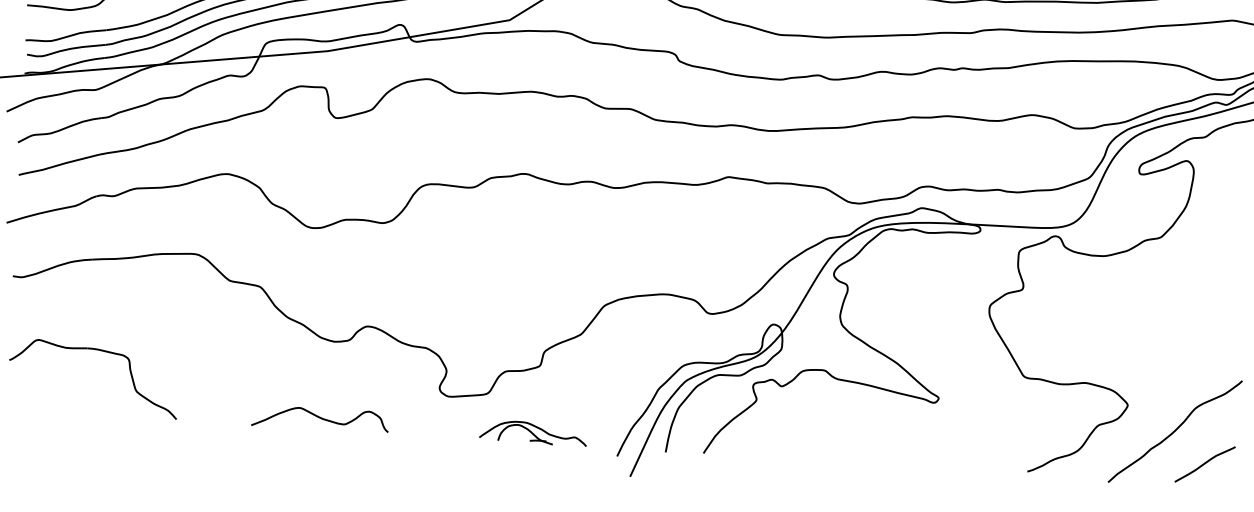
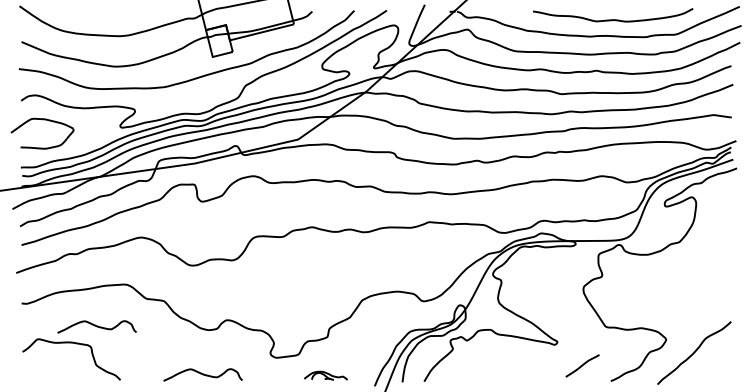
curve: (140, 323) -> (96, 326), added
part: (532, 432) -> (325, 375), size x0.7
curve: (1204, 463) -> (582, 365), moved

